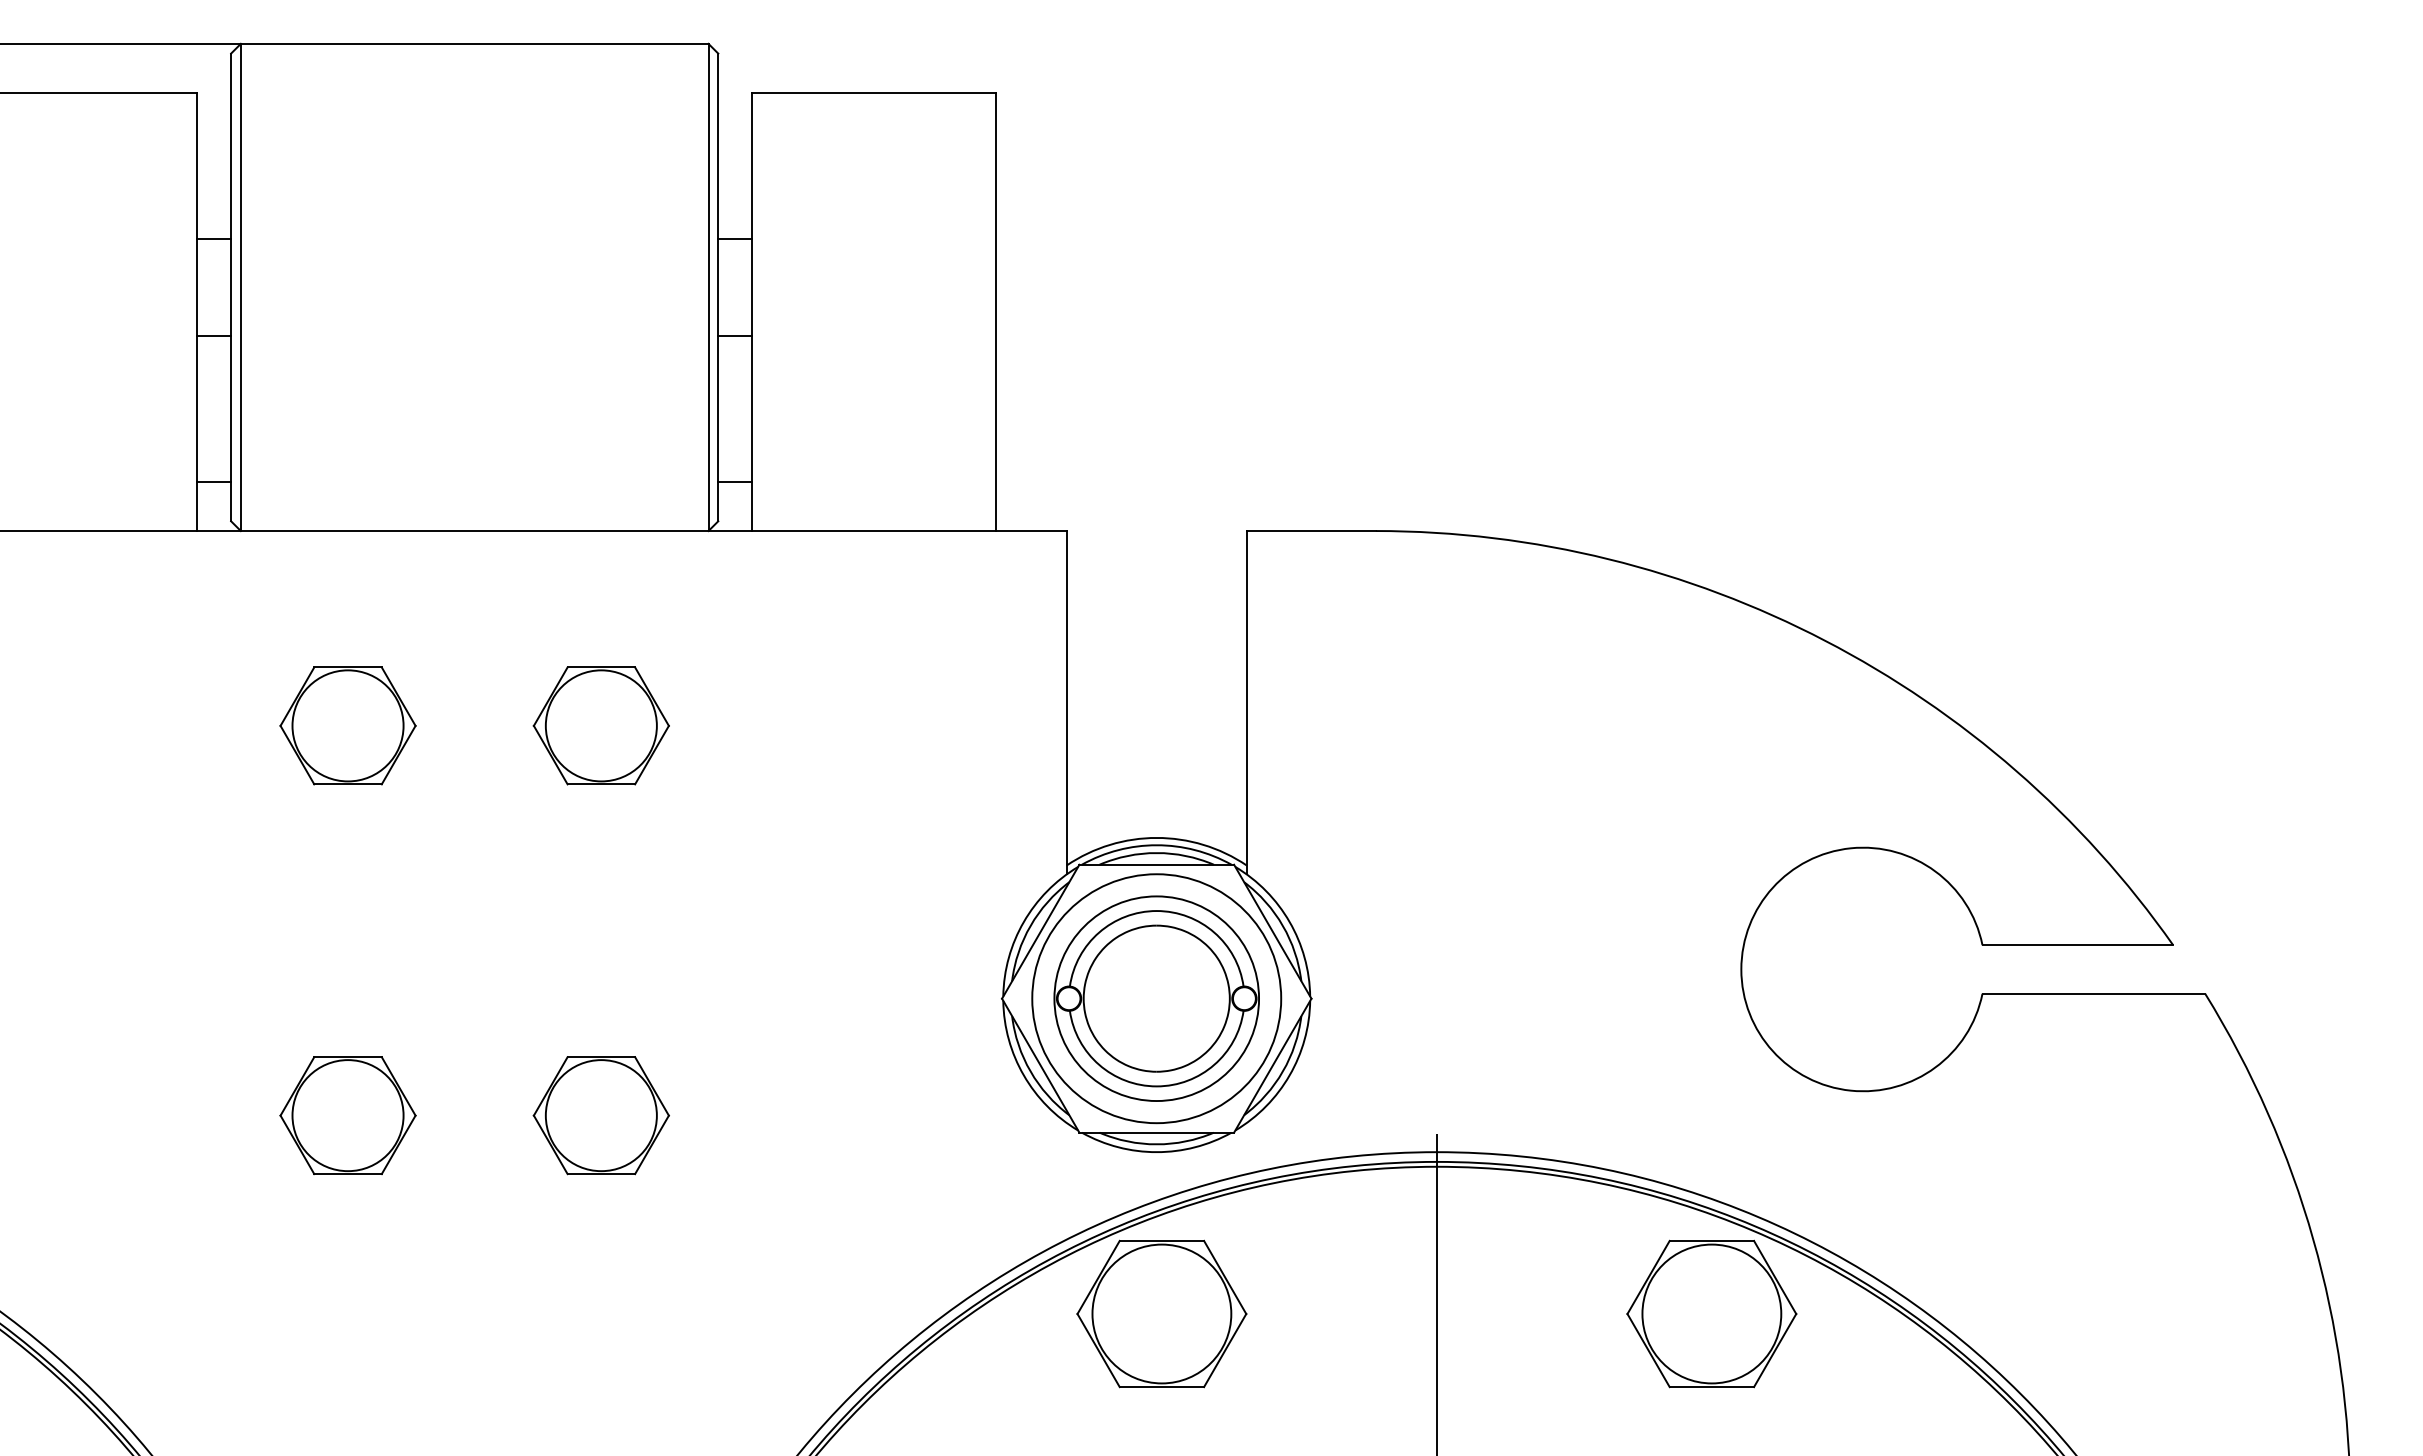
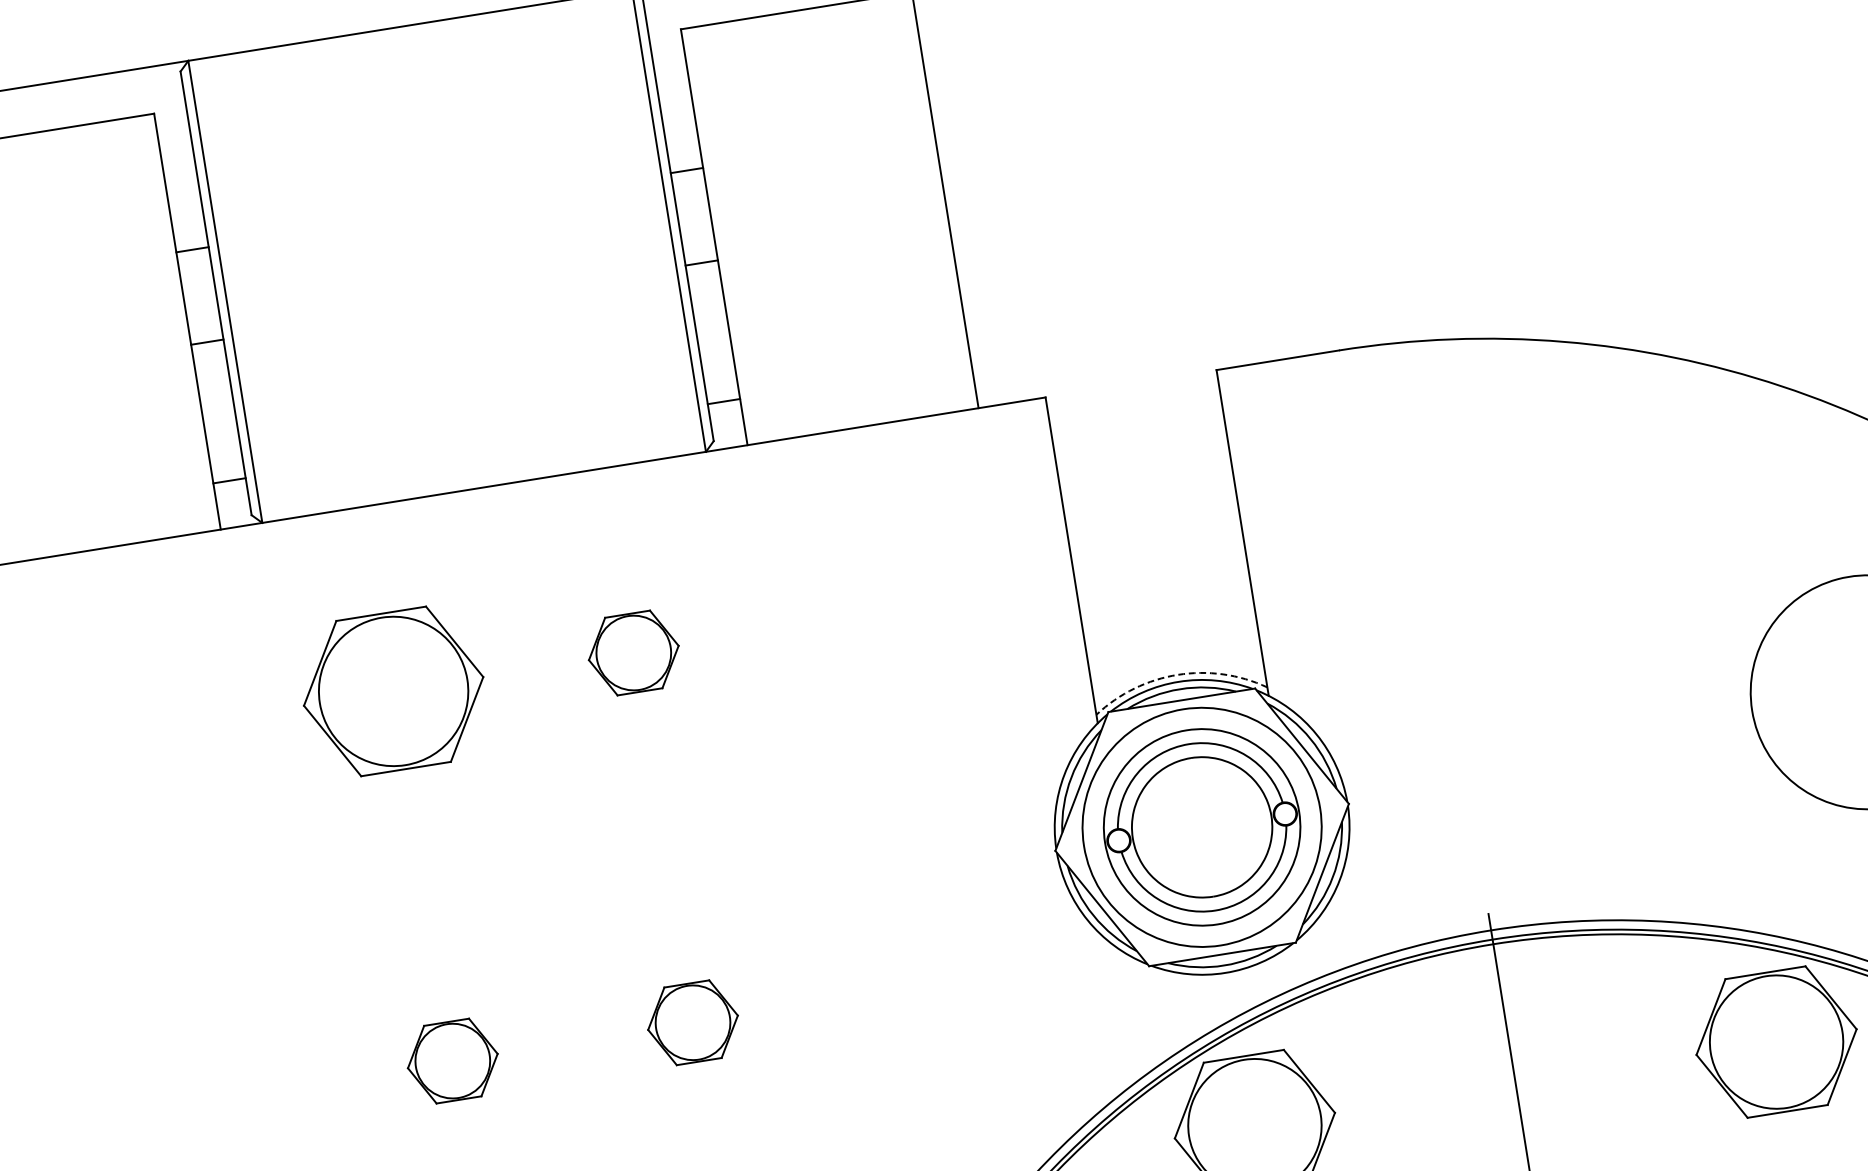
part: (347, 725) -> (393, 691), size x1.4
part: (600, 725) -> (633, 652), size x0.7
arc: (1156, 837) -> (1177, 674), solid -> dashed
part: (347, 1115) -> (452, 1061), size x0.7
part: (600, 1115) -> (692, 1022), size x0.7

